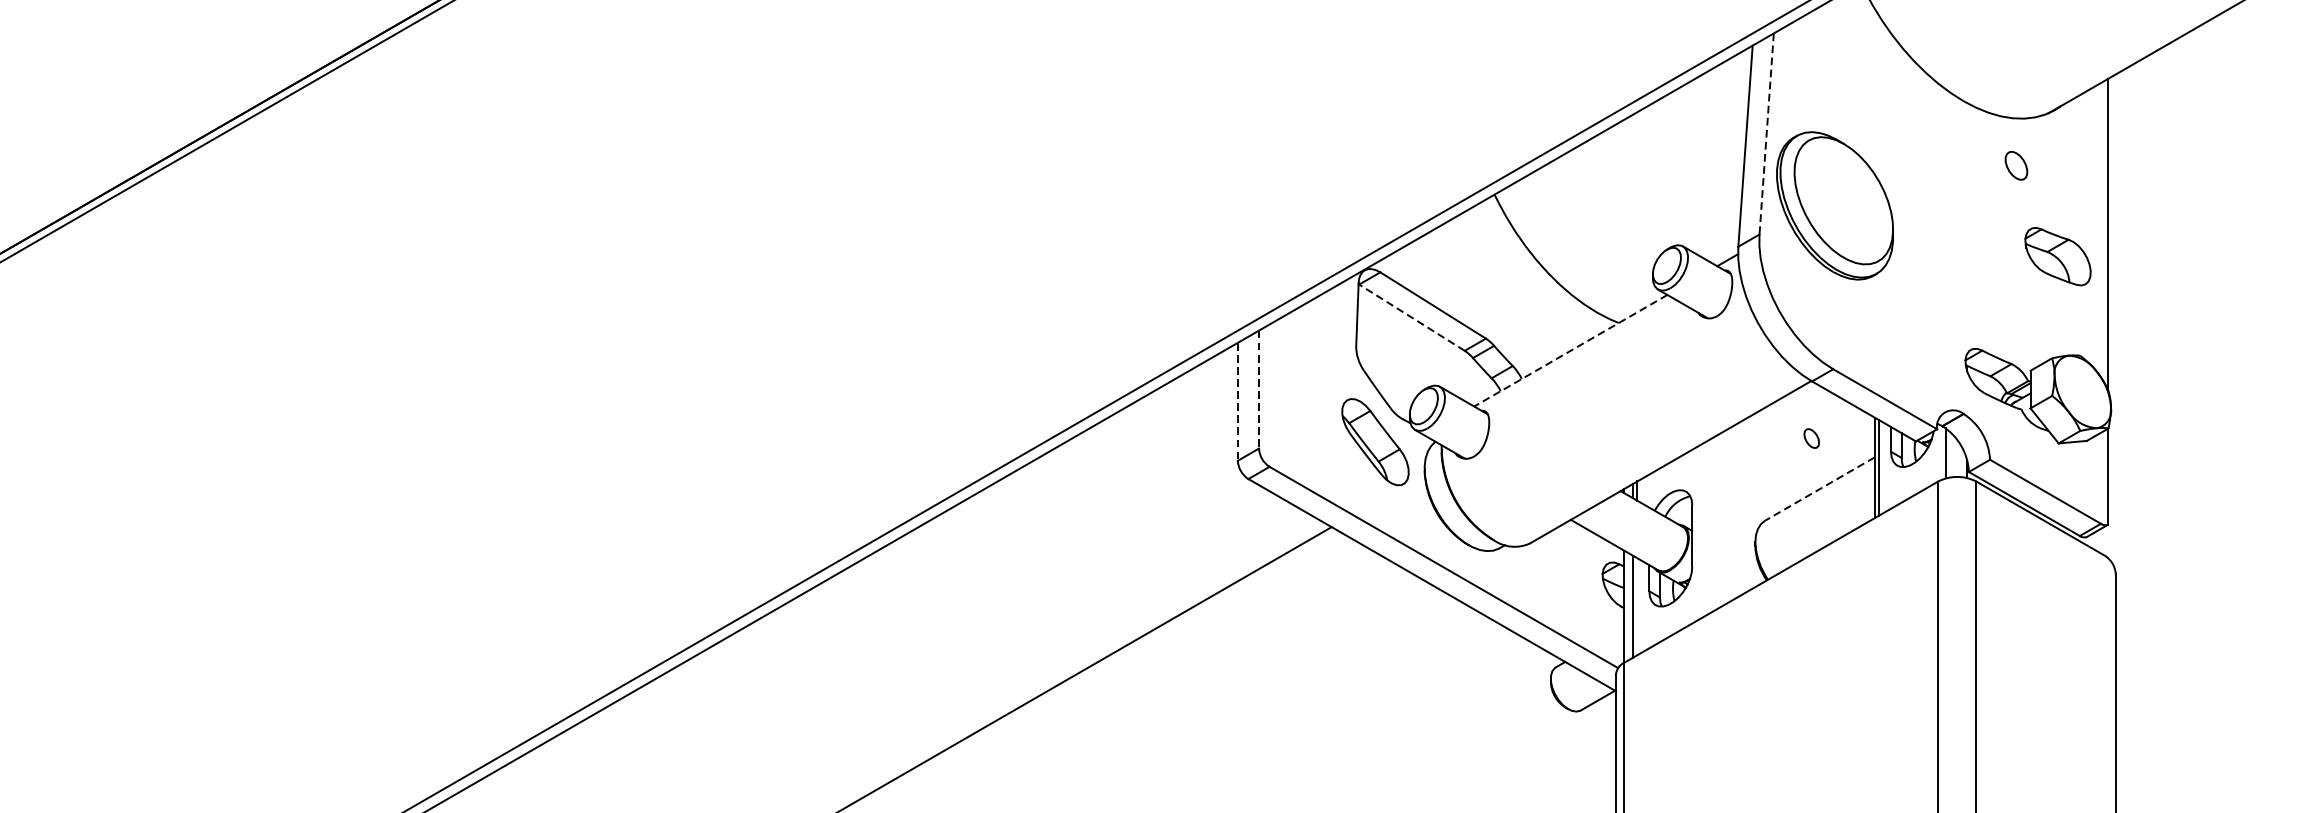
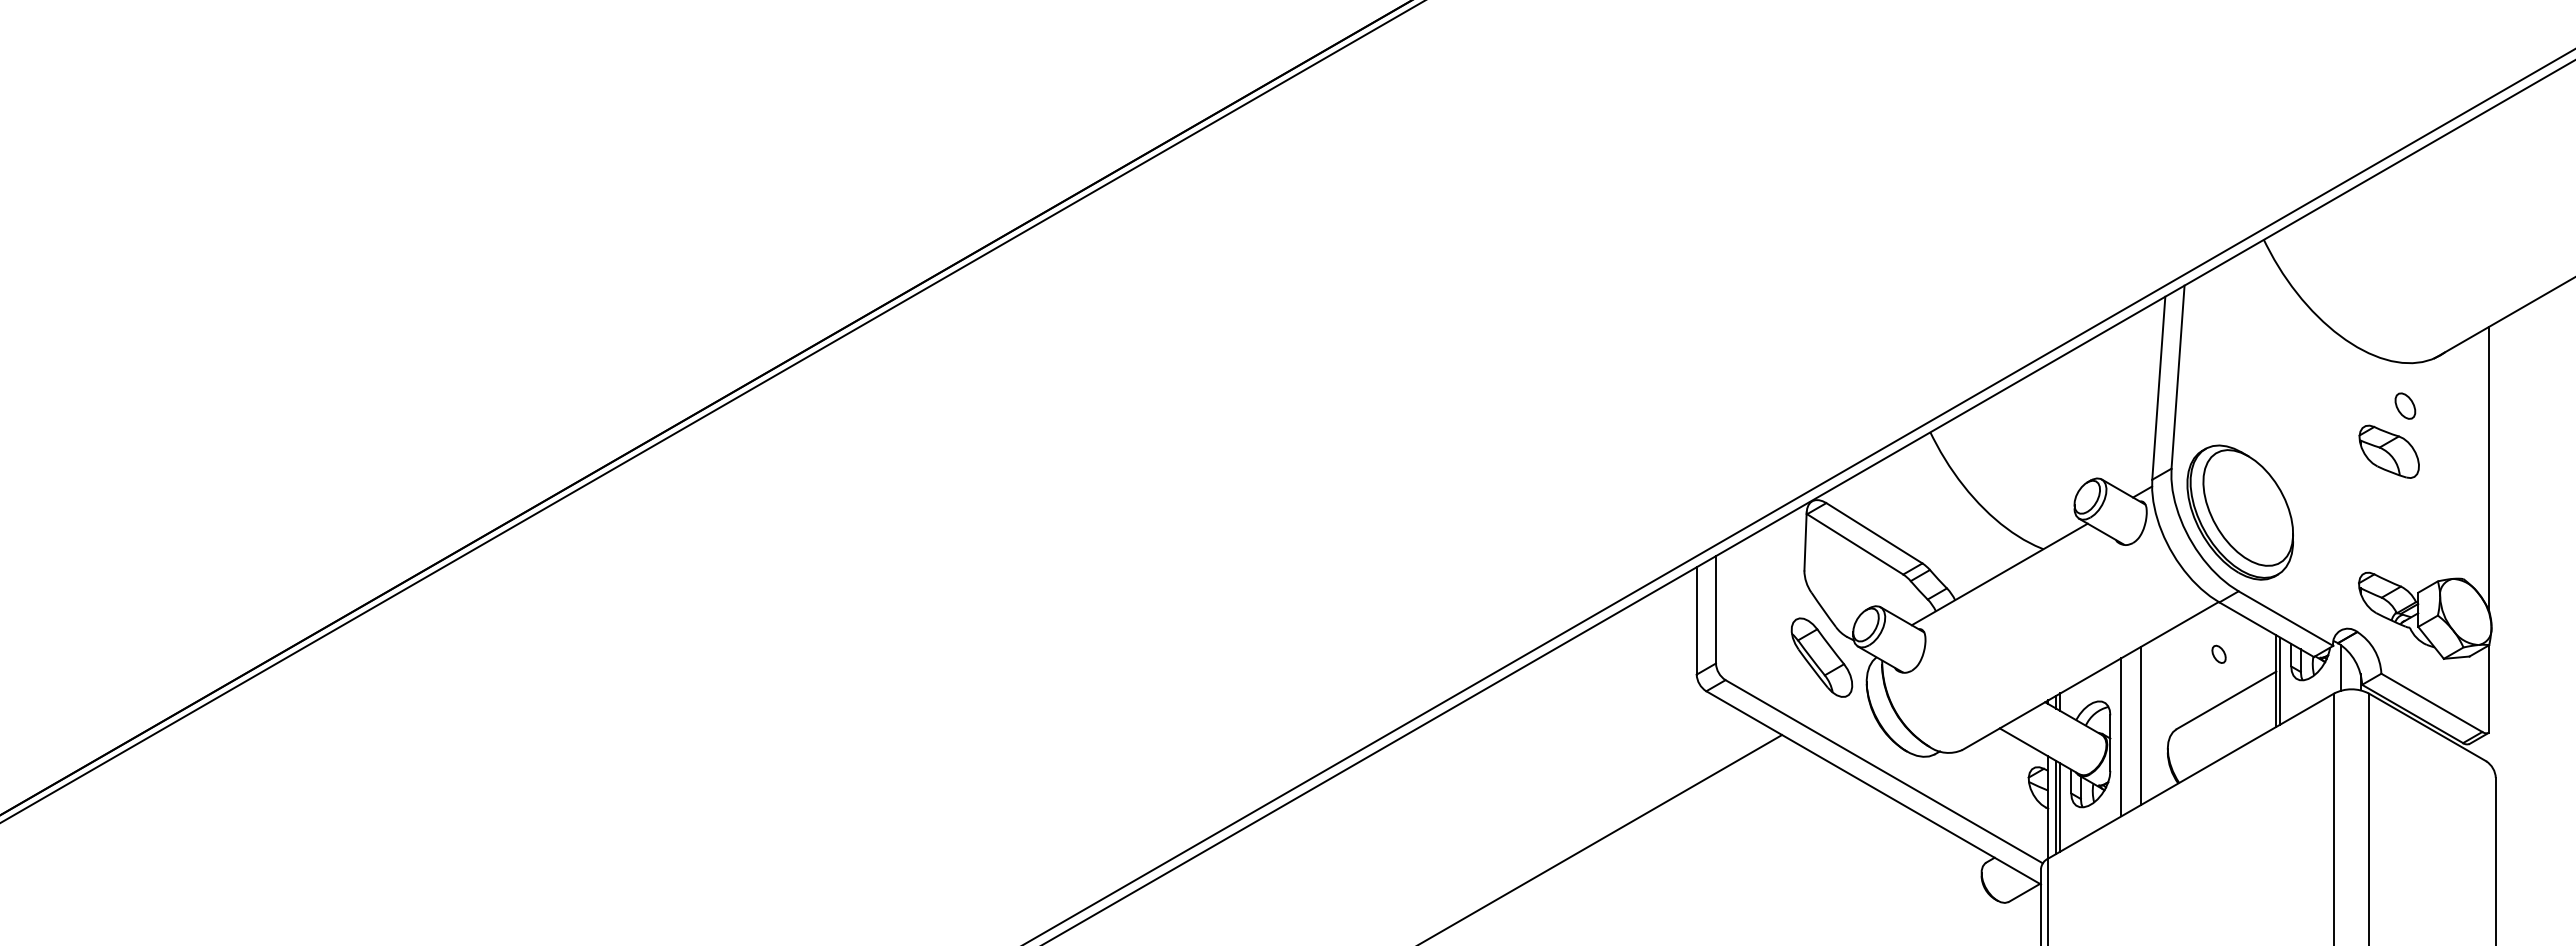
line: (1767, 134) -> (2178, 377), dashed -> solid
part: (1834, 205) -> (2239, 512), moved
part: (2057, 256) -> (2388, 451), moved
line: (1412, 317) -> (1855, 544), dashed -> solid
line: (1570, 350) -> (1999, 574), dashed -> solid
line: (1258, 389) -> (1715, 609), dashed -> solid
line: (1237, 401) -> (1696, 620), dashed -> solid
line: (1819, 489) -> (2226, 700), dashed -> solid
line: (1725, 517) -> (2140, 726), added
line: (1704, 529) -> (2121, 737), added
line: (1637, 606) -> (2060, 807), added

